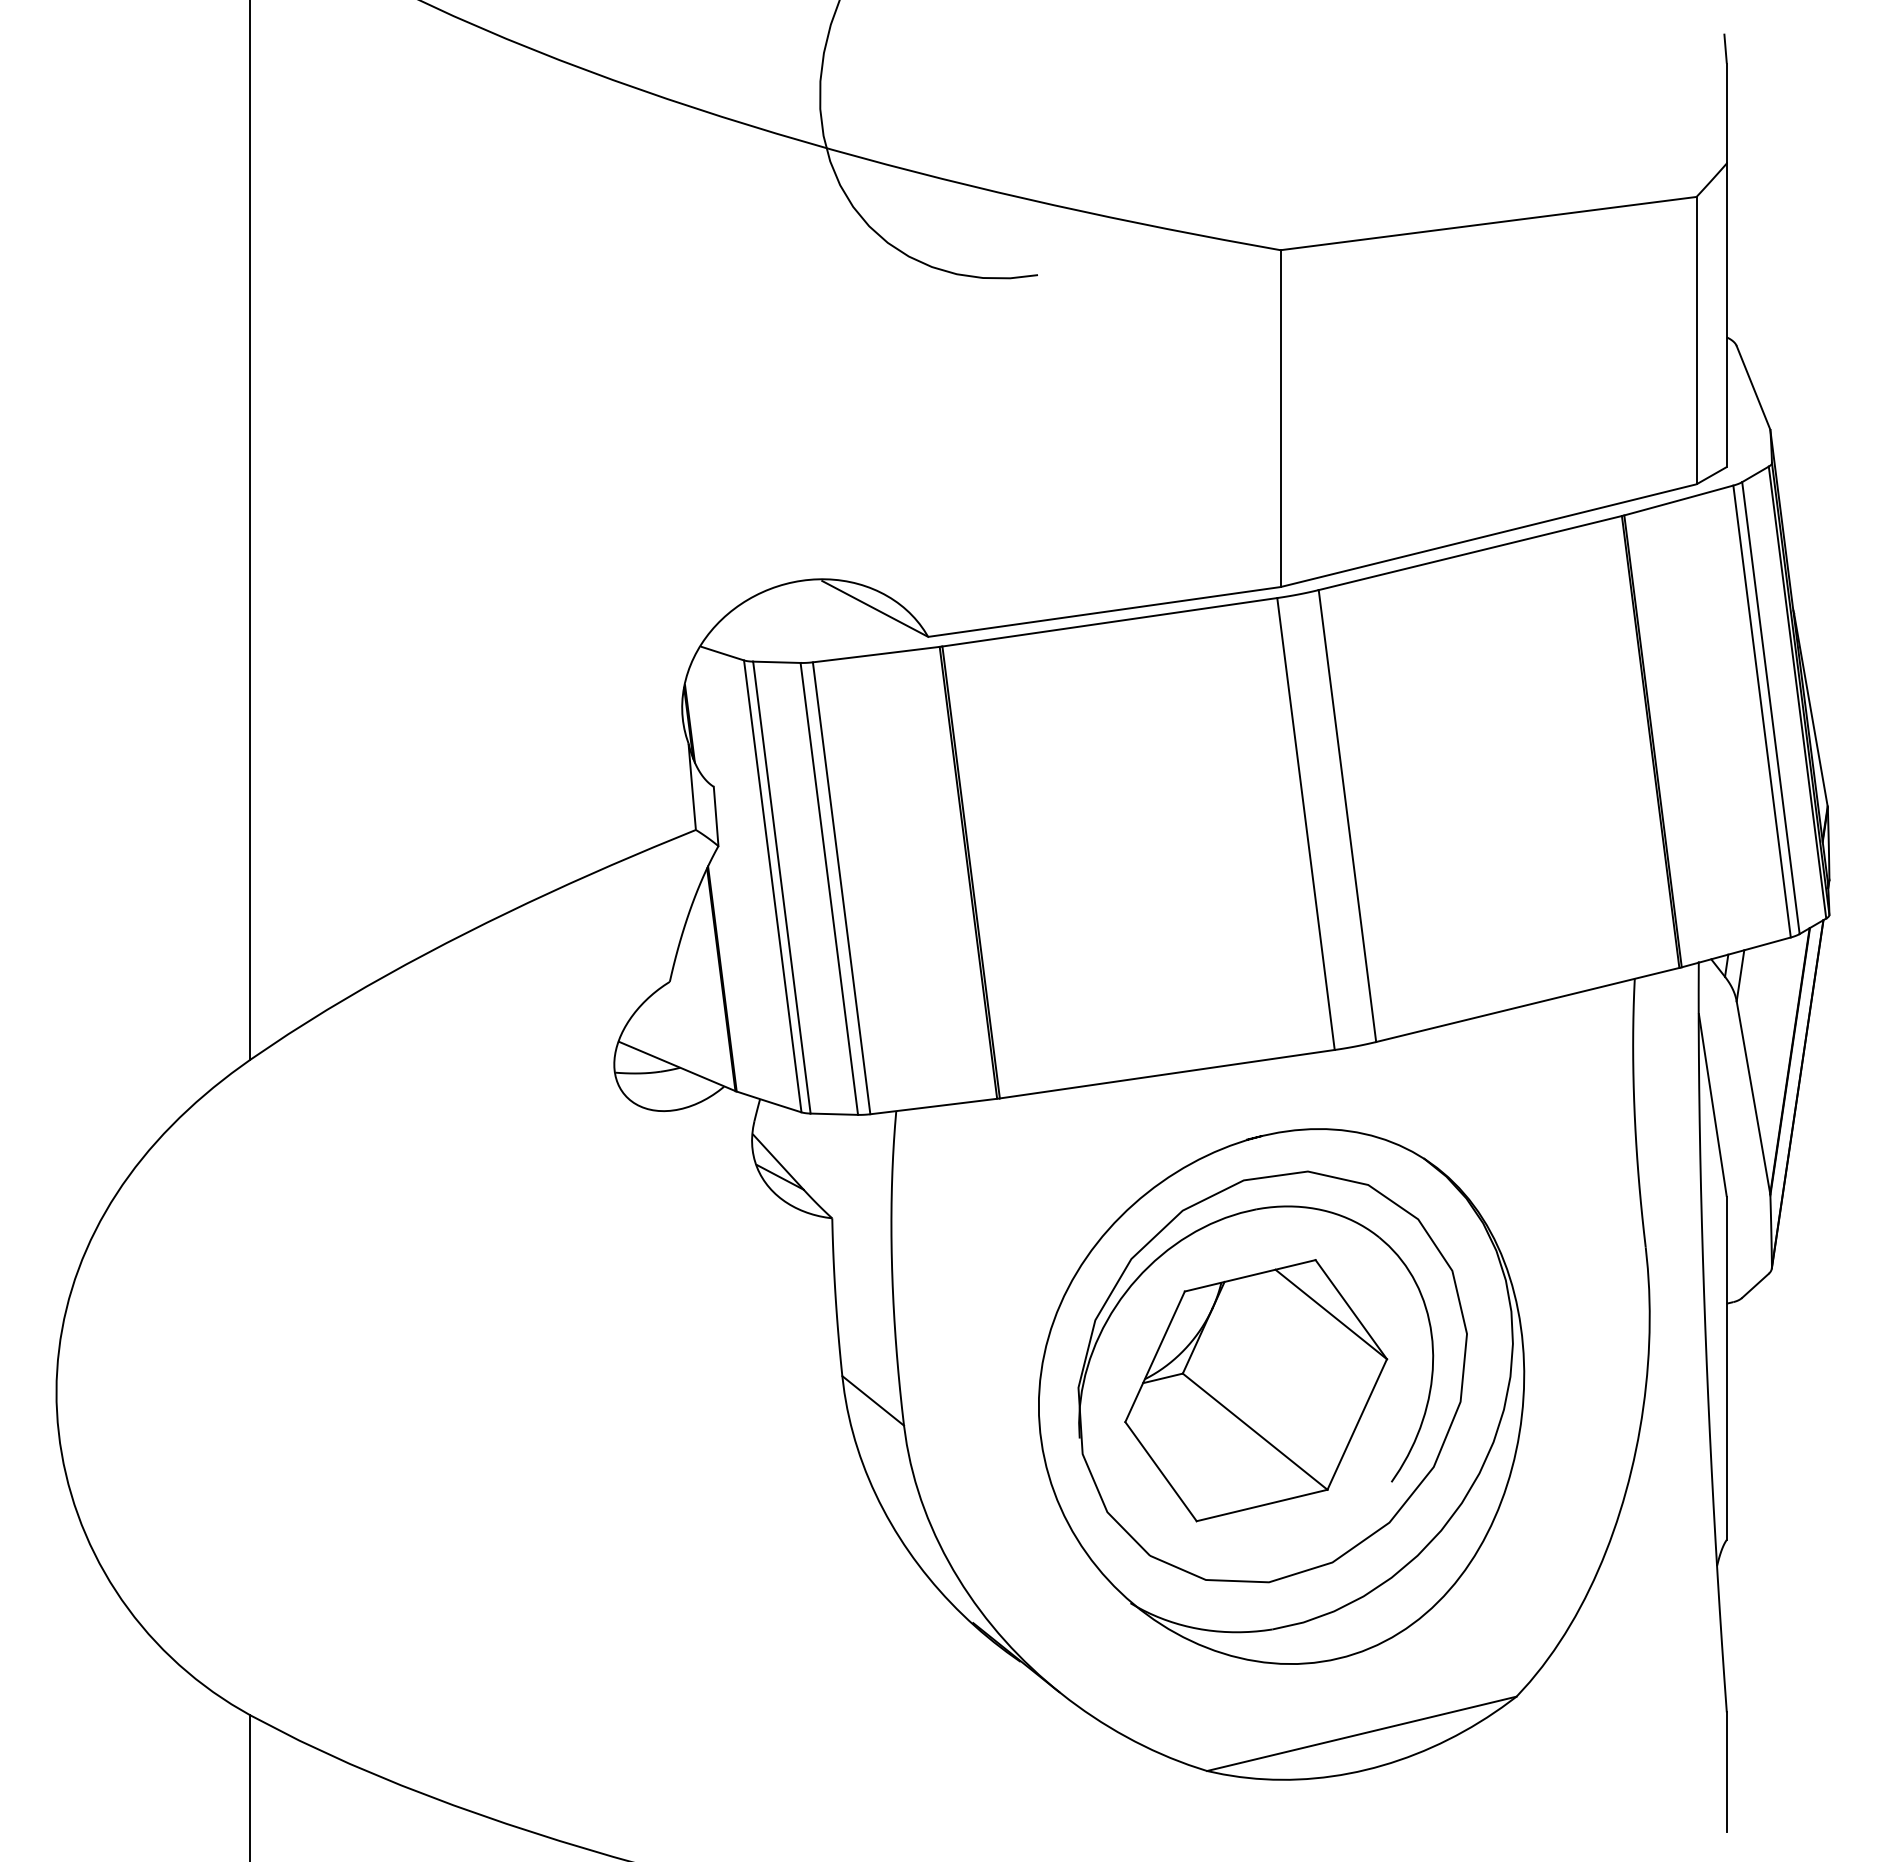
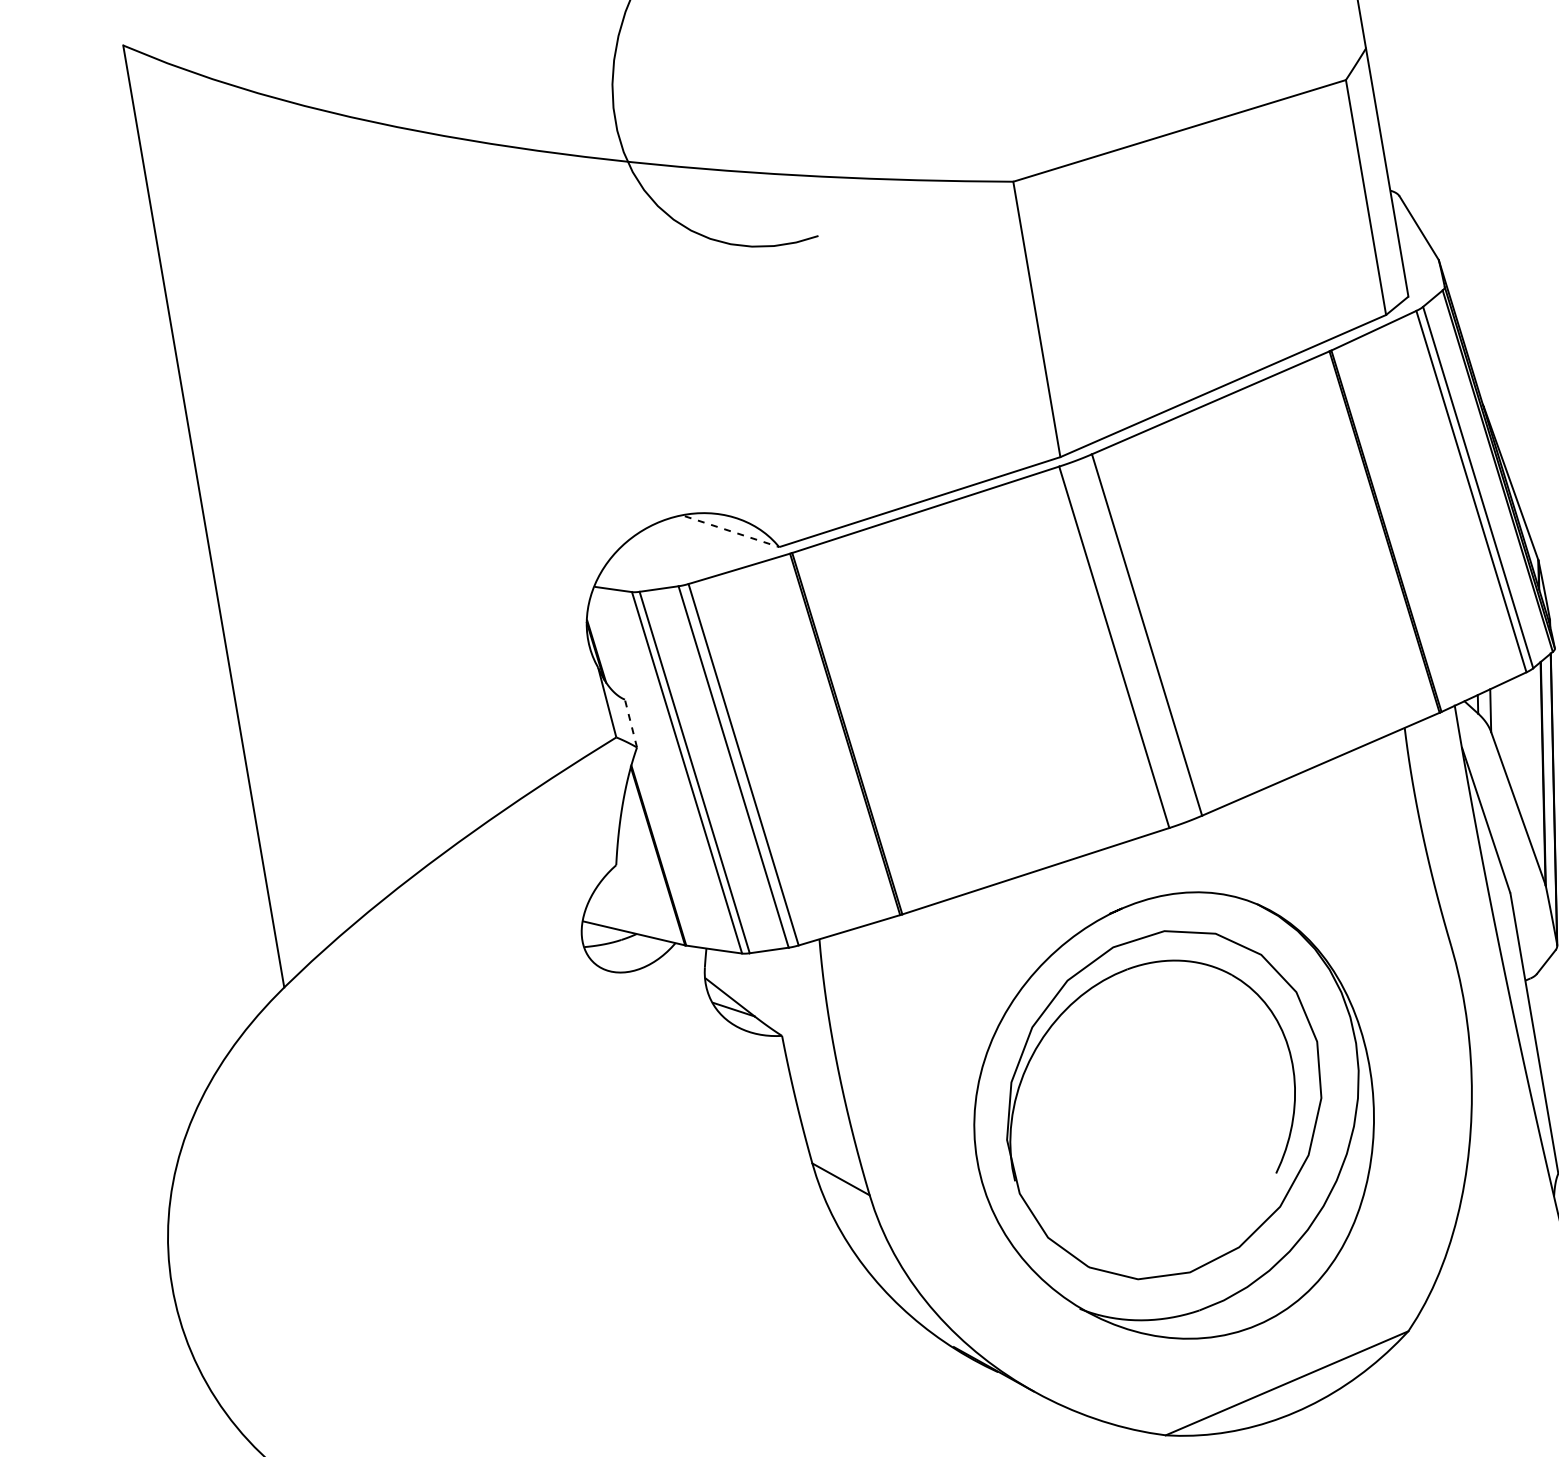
line: (875, 608) -> (732, 531), solid -> dashed
line: (716, 816) -> (631, 723), solid -> dashed
part: (1256, 1390) -> (1152, 1117), removed

